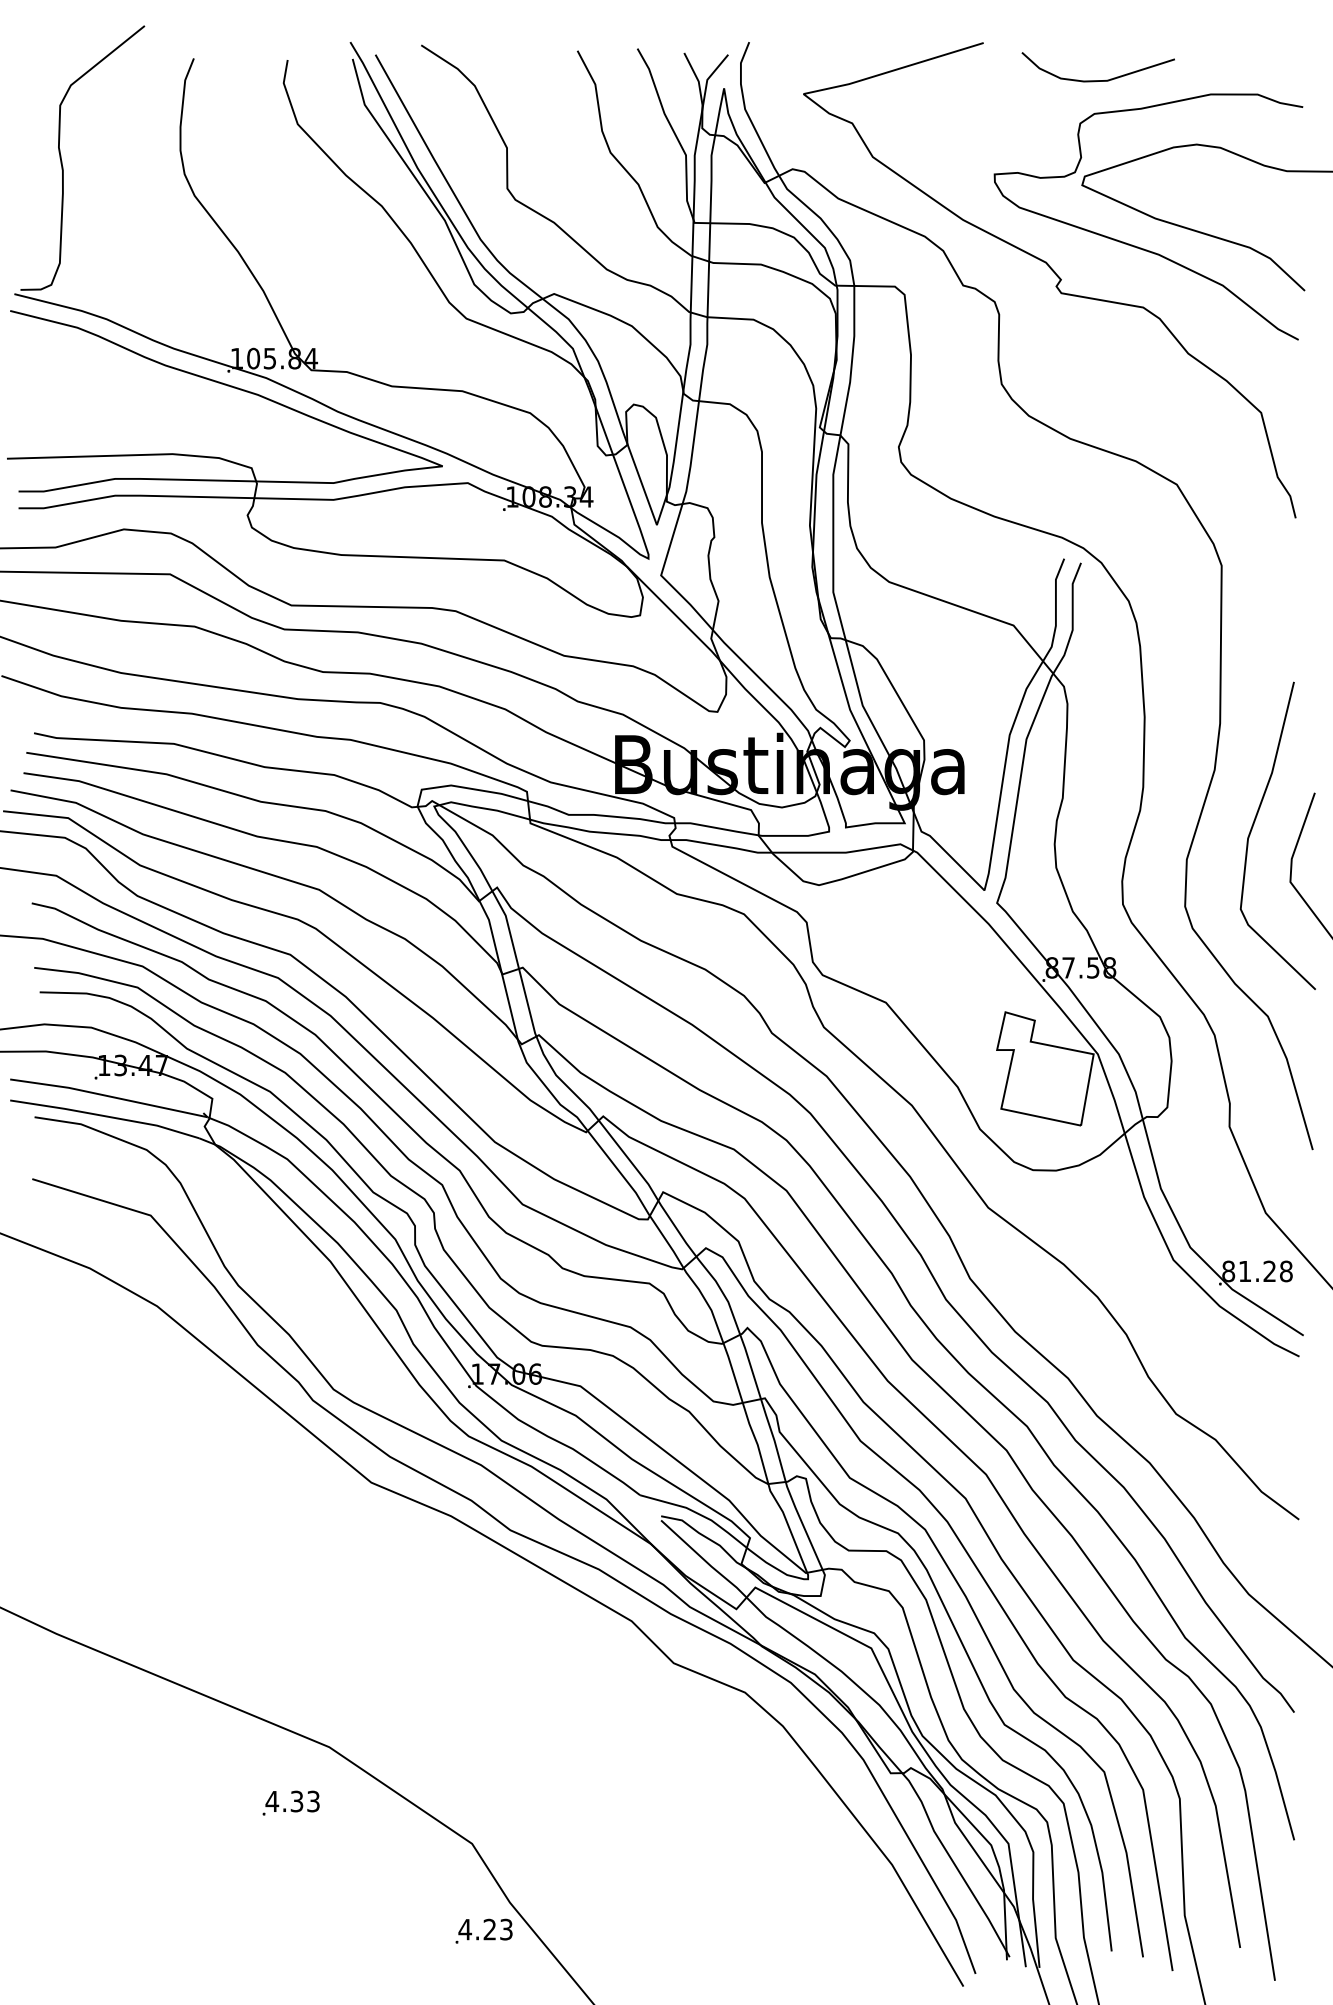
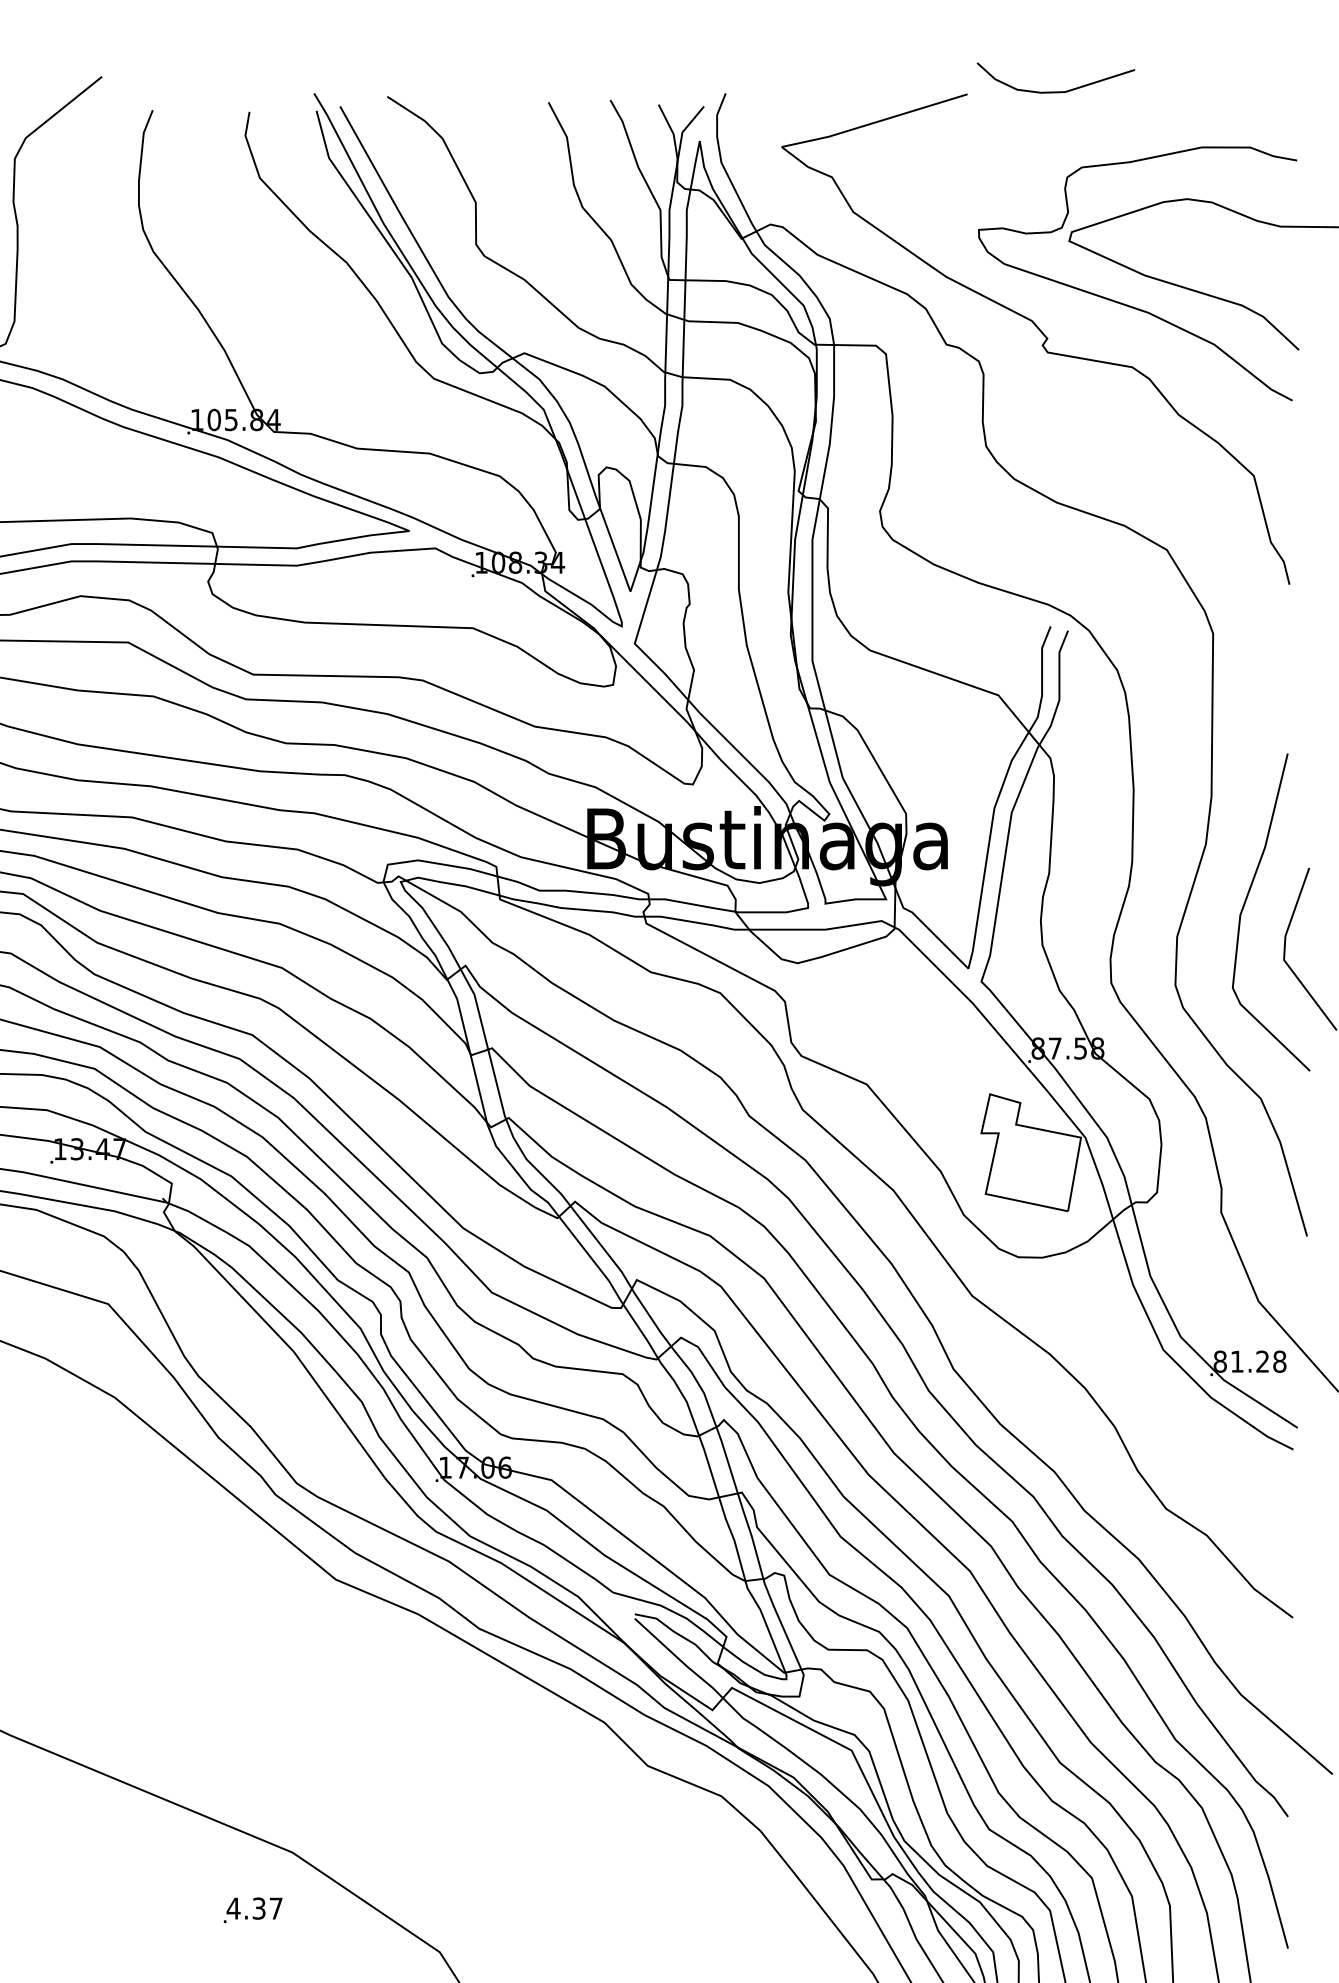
curve: (1097, 80) -> (1055, 91), moved
text: (313, 1801) -> (276, 1908), 4.33 -> 4.37

